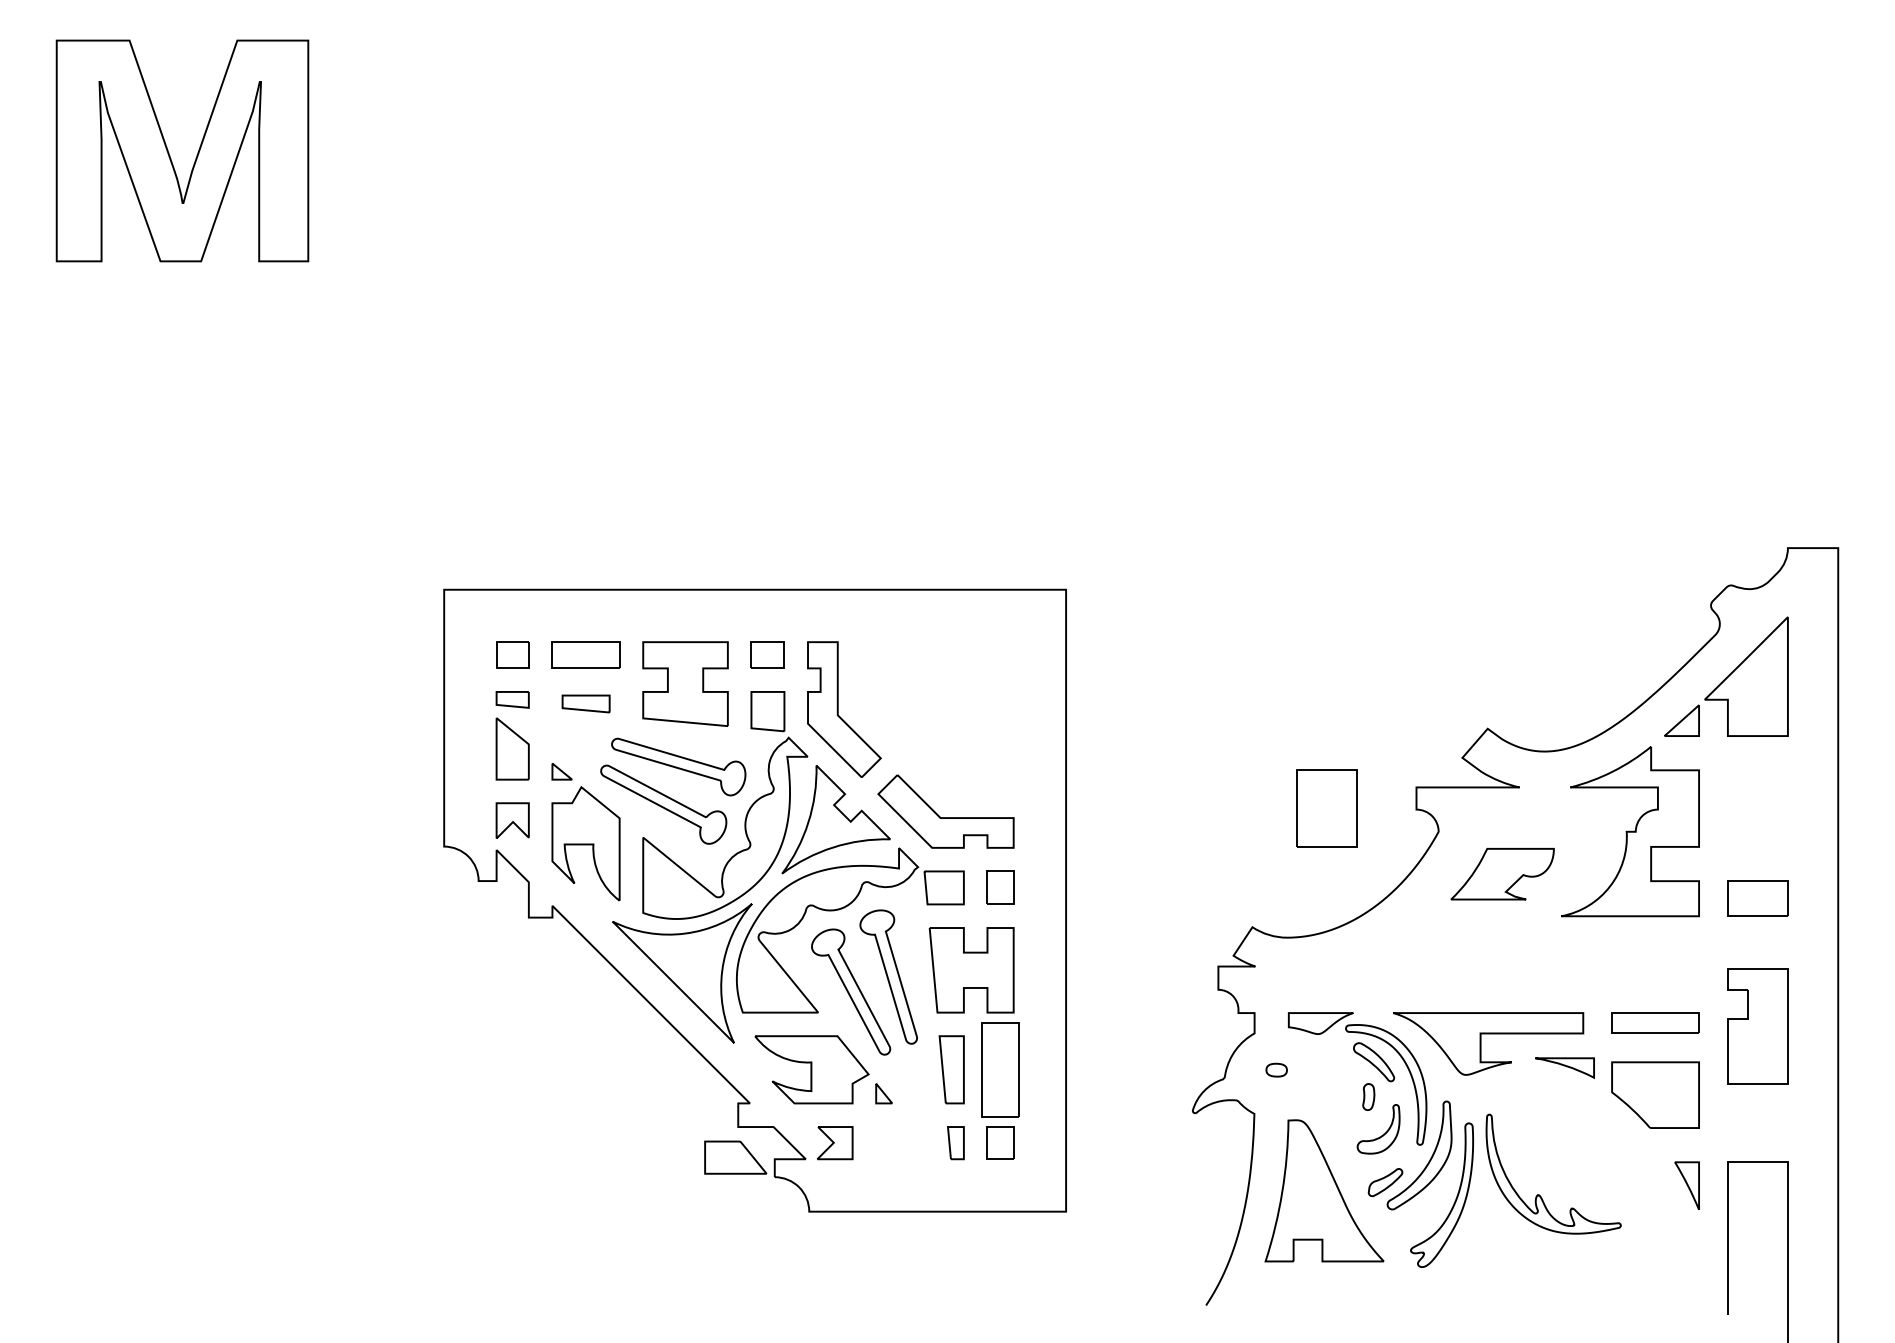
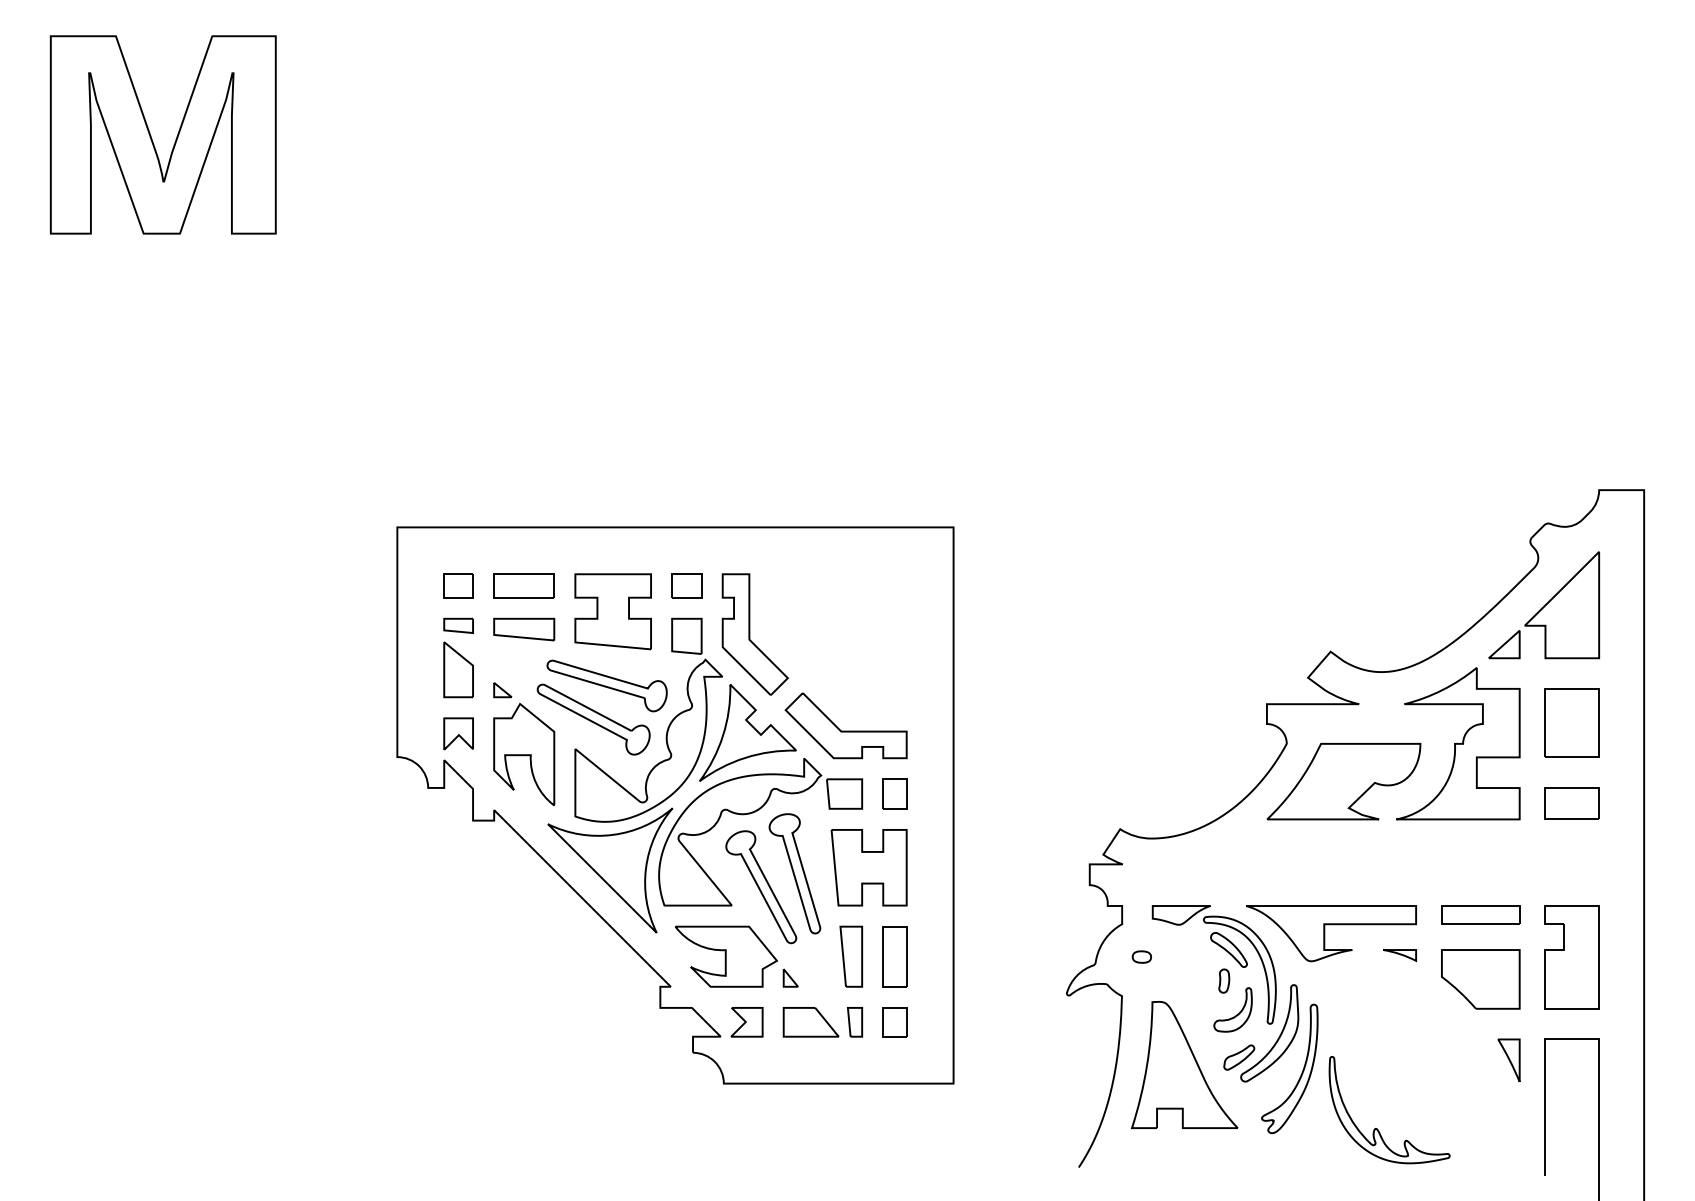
part: (586, 703) -> (524, 629), size x1.43
part: (1326, 807) -> (1571, 722), moved
part: (1502, 873) -> (1343, 781), size x1.67
part: (1757, 1027) -> (1571, 957), moved
part: (1564, 1068) -> (1399, 955), size x0.62
part: (1000, 1069) -> (894, 956), size x0.71
part: (735, 1157) -> (810, 1022), moved
part: (1540, 1194) -> (1377, 1128), moved

